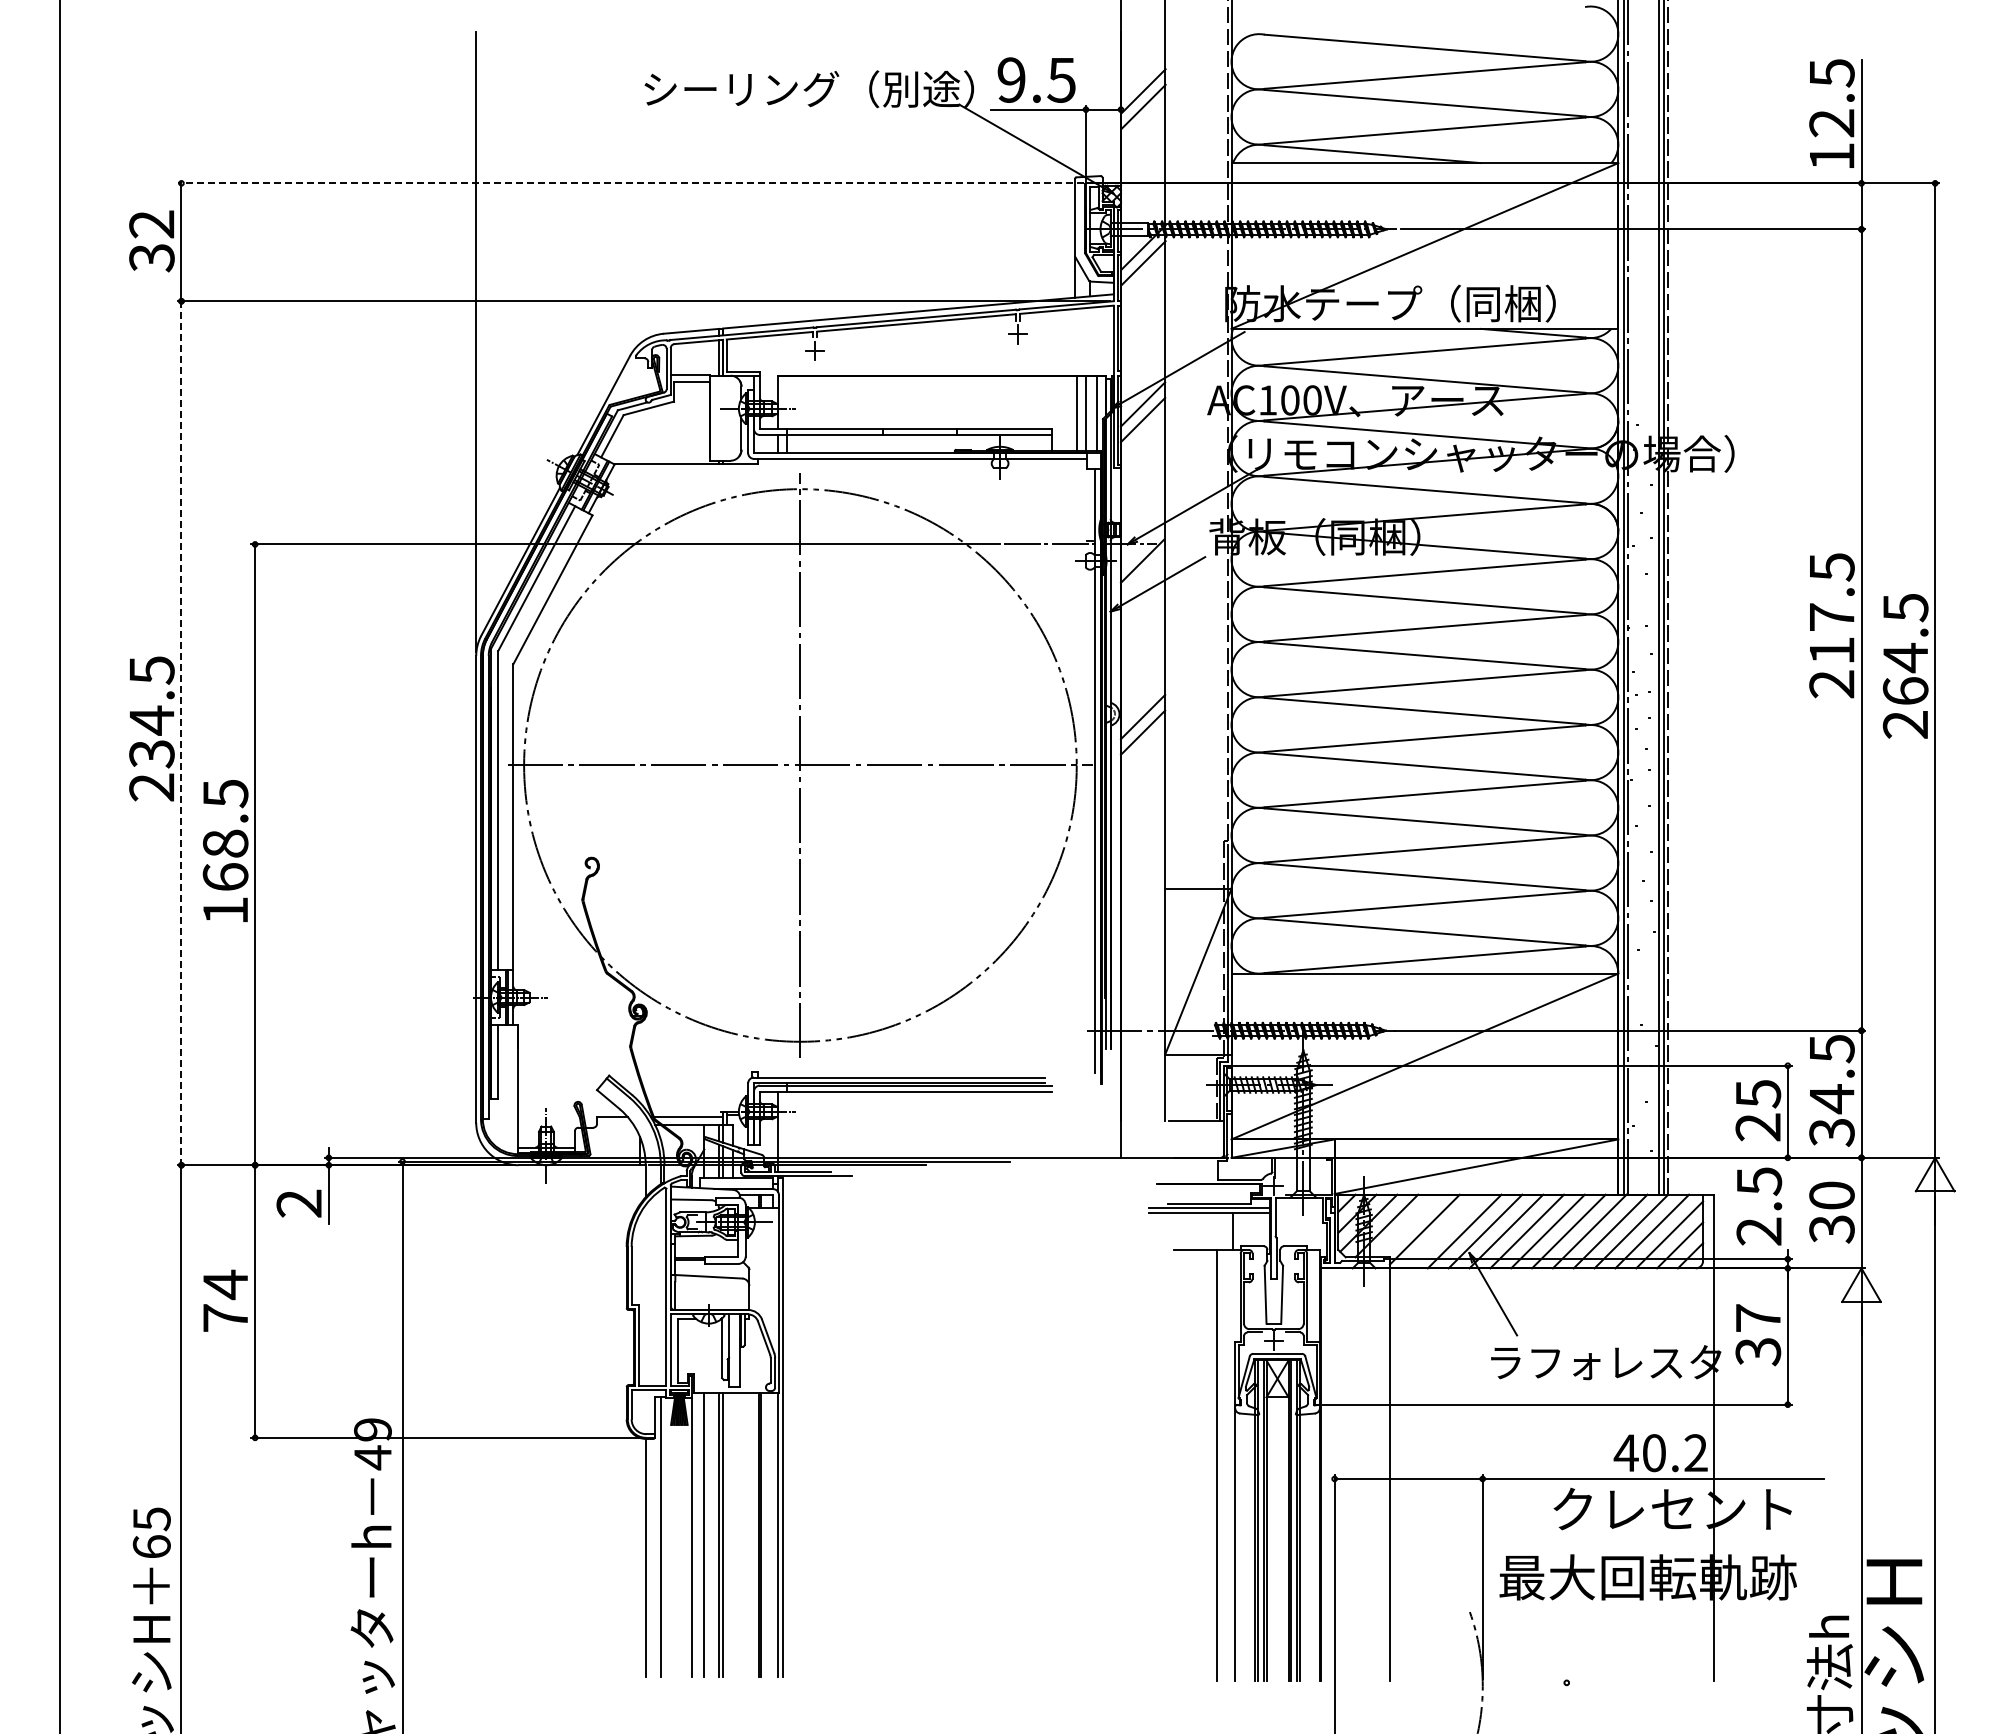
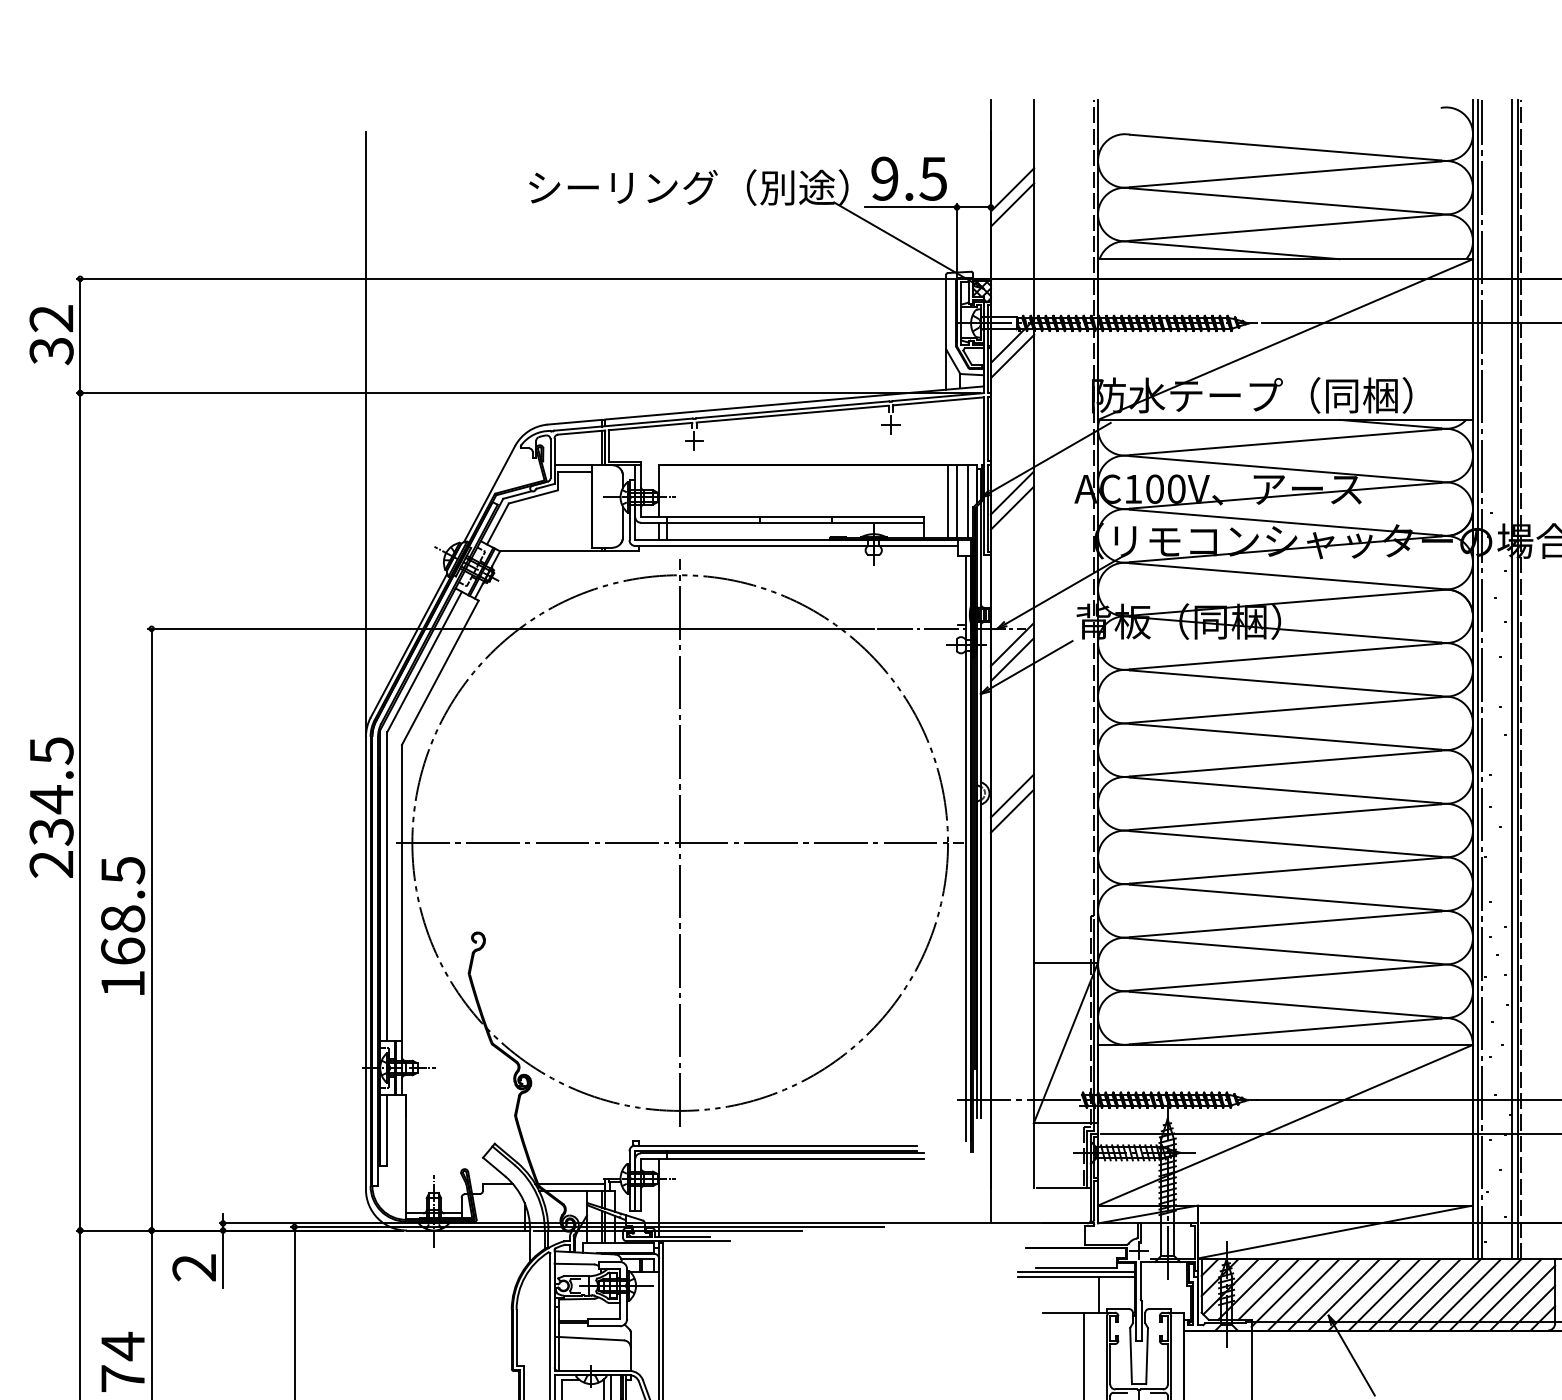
line: (630, 183) -> (515, 278), dashed -> solid
line: (1142, 576) -> (1011, 659), added
line: (181, 733) -> (80, 812), dashed -> solid
line: (1407, 1225) -> (1268, 1288), added
line: (1443, 1231) -> (1303, 1294), added

